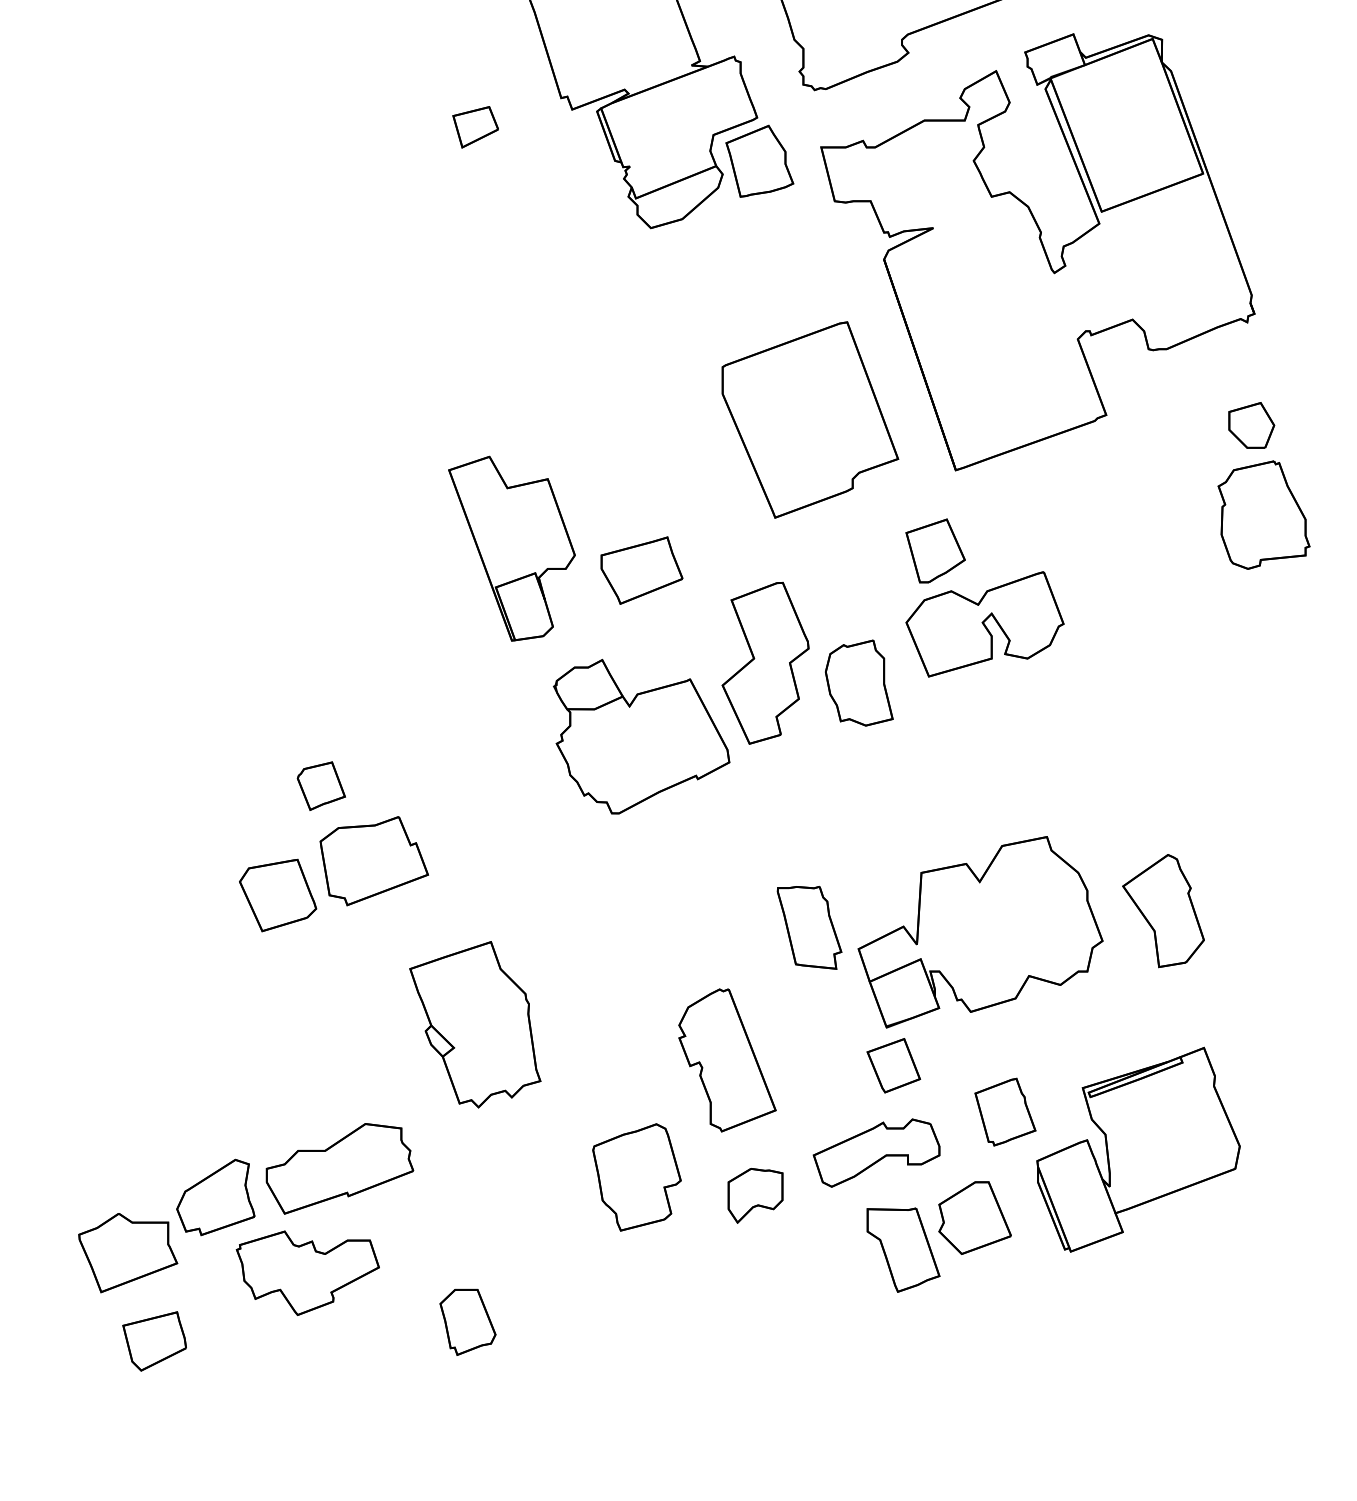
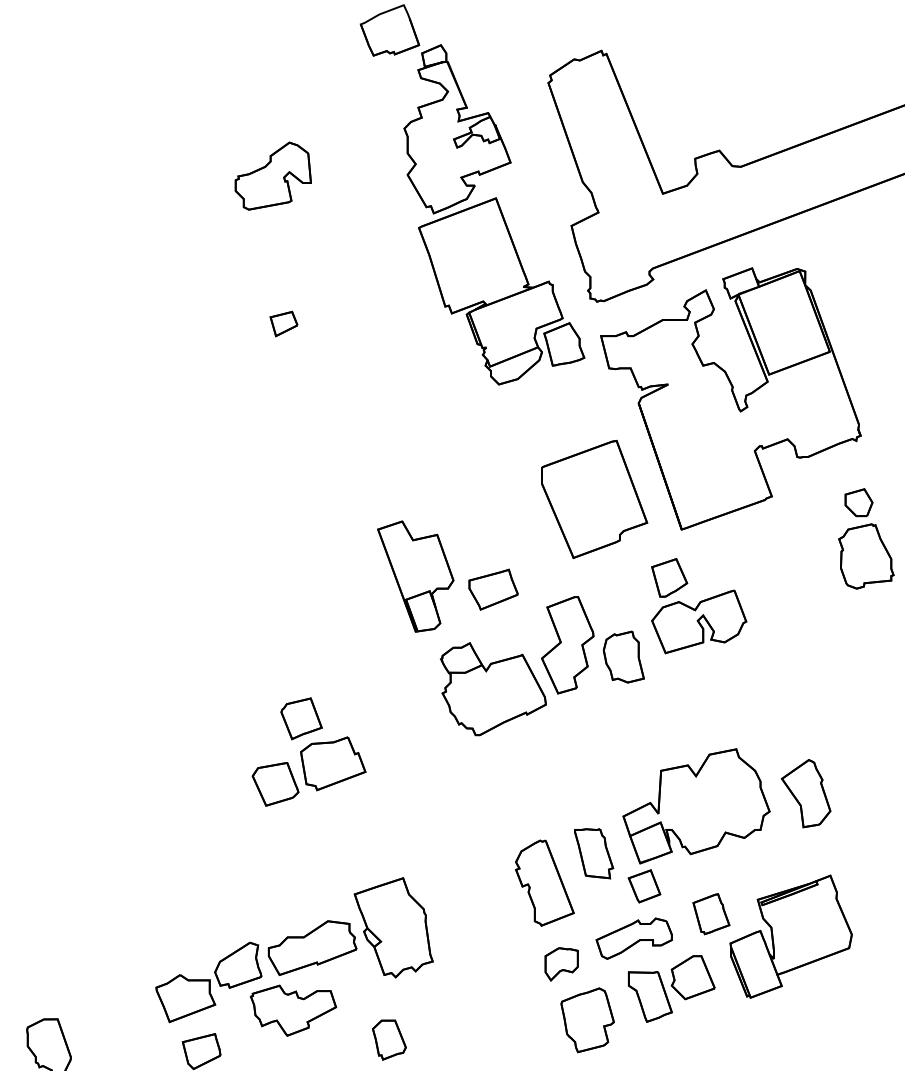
part: (474, 126) -> (283, 323), moved
part: (321, 785) -> (301, 718), size x1.43
part: (810, 927) -> (594, 853), moved
part: (474, 1024) -> (393, 927), moved
part: (636, 1177) -> (587, 1020), moved

